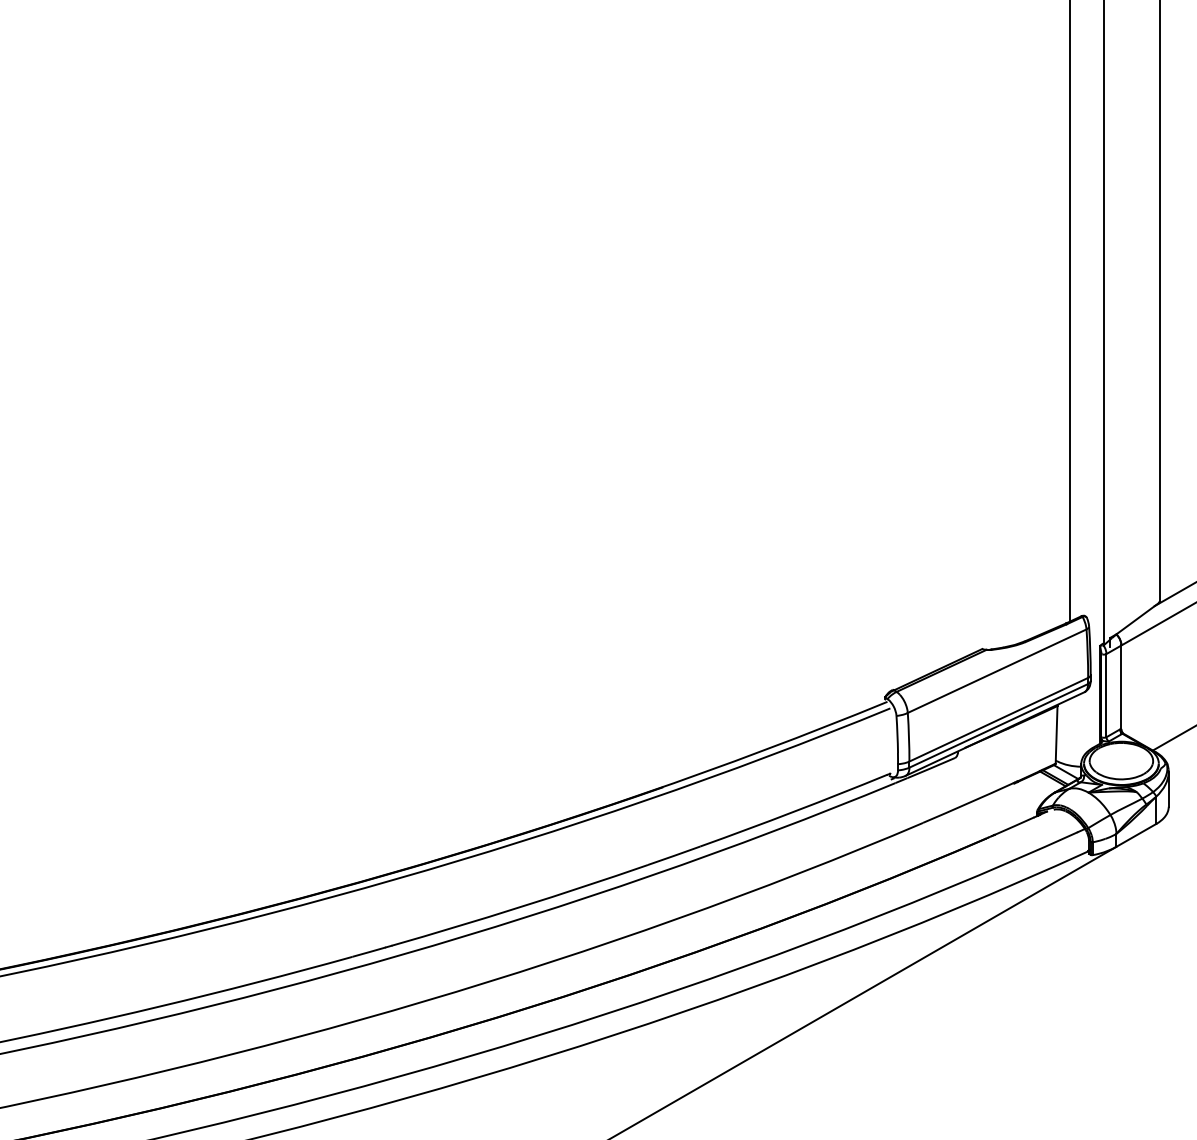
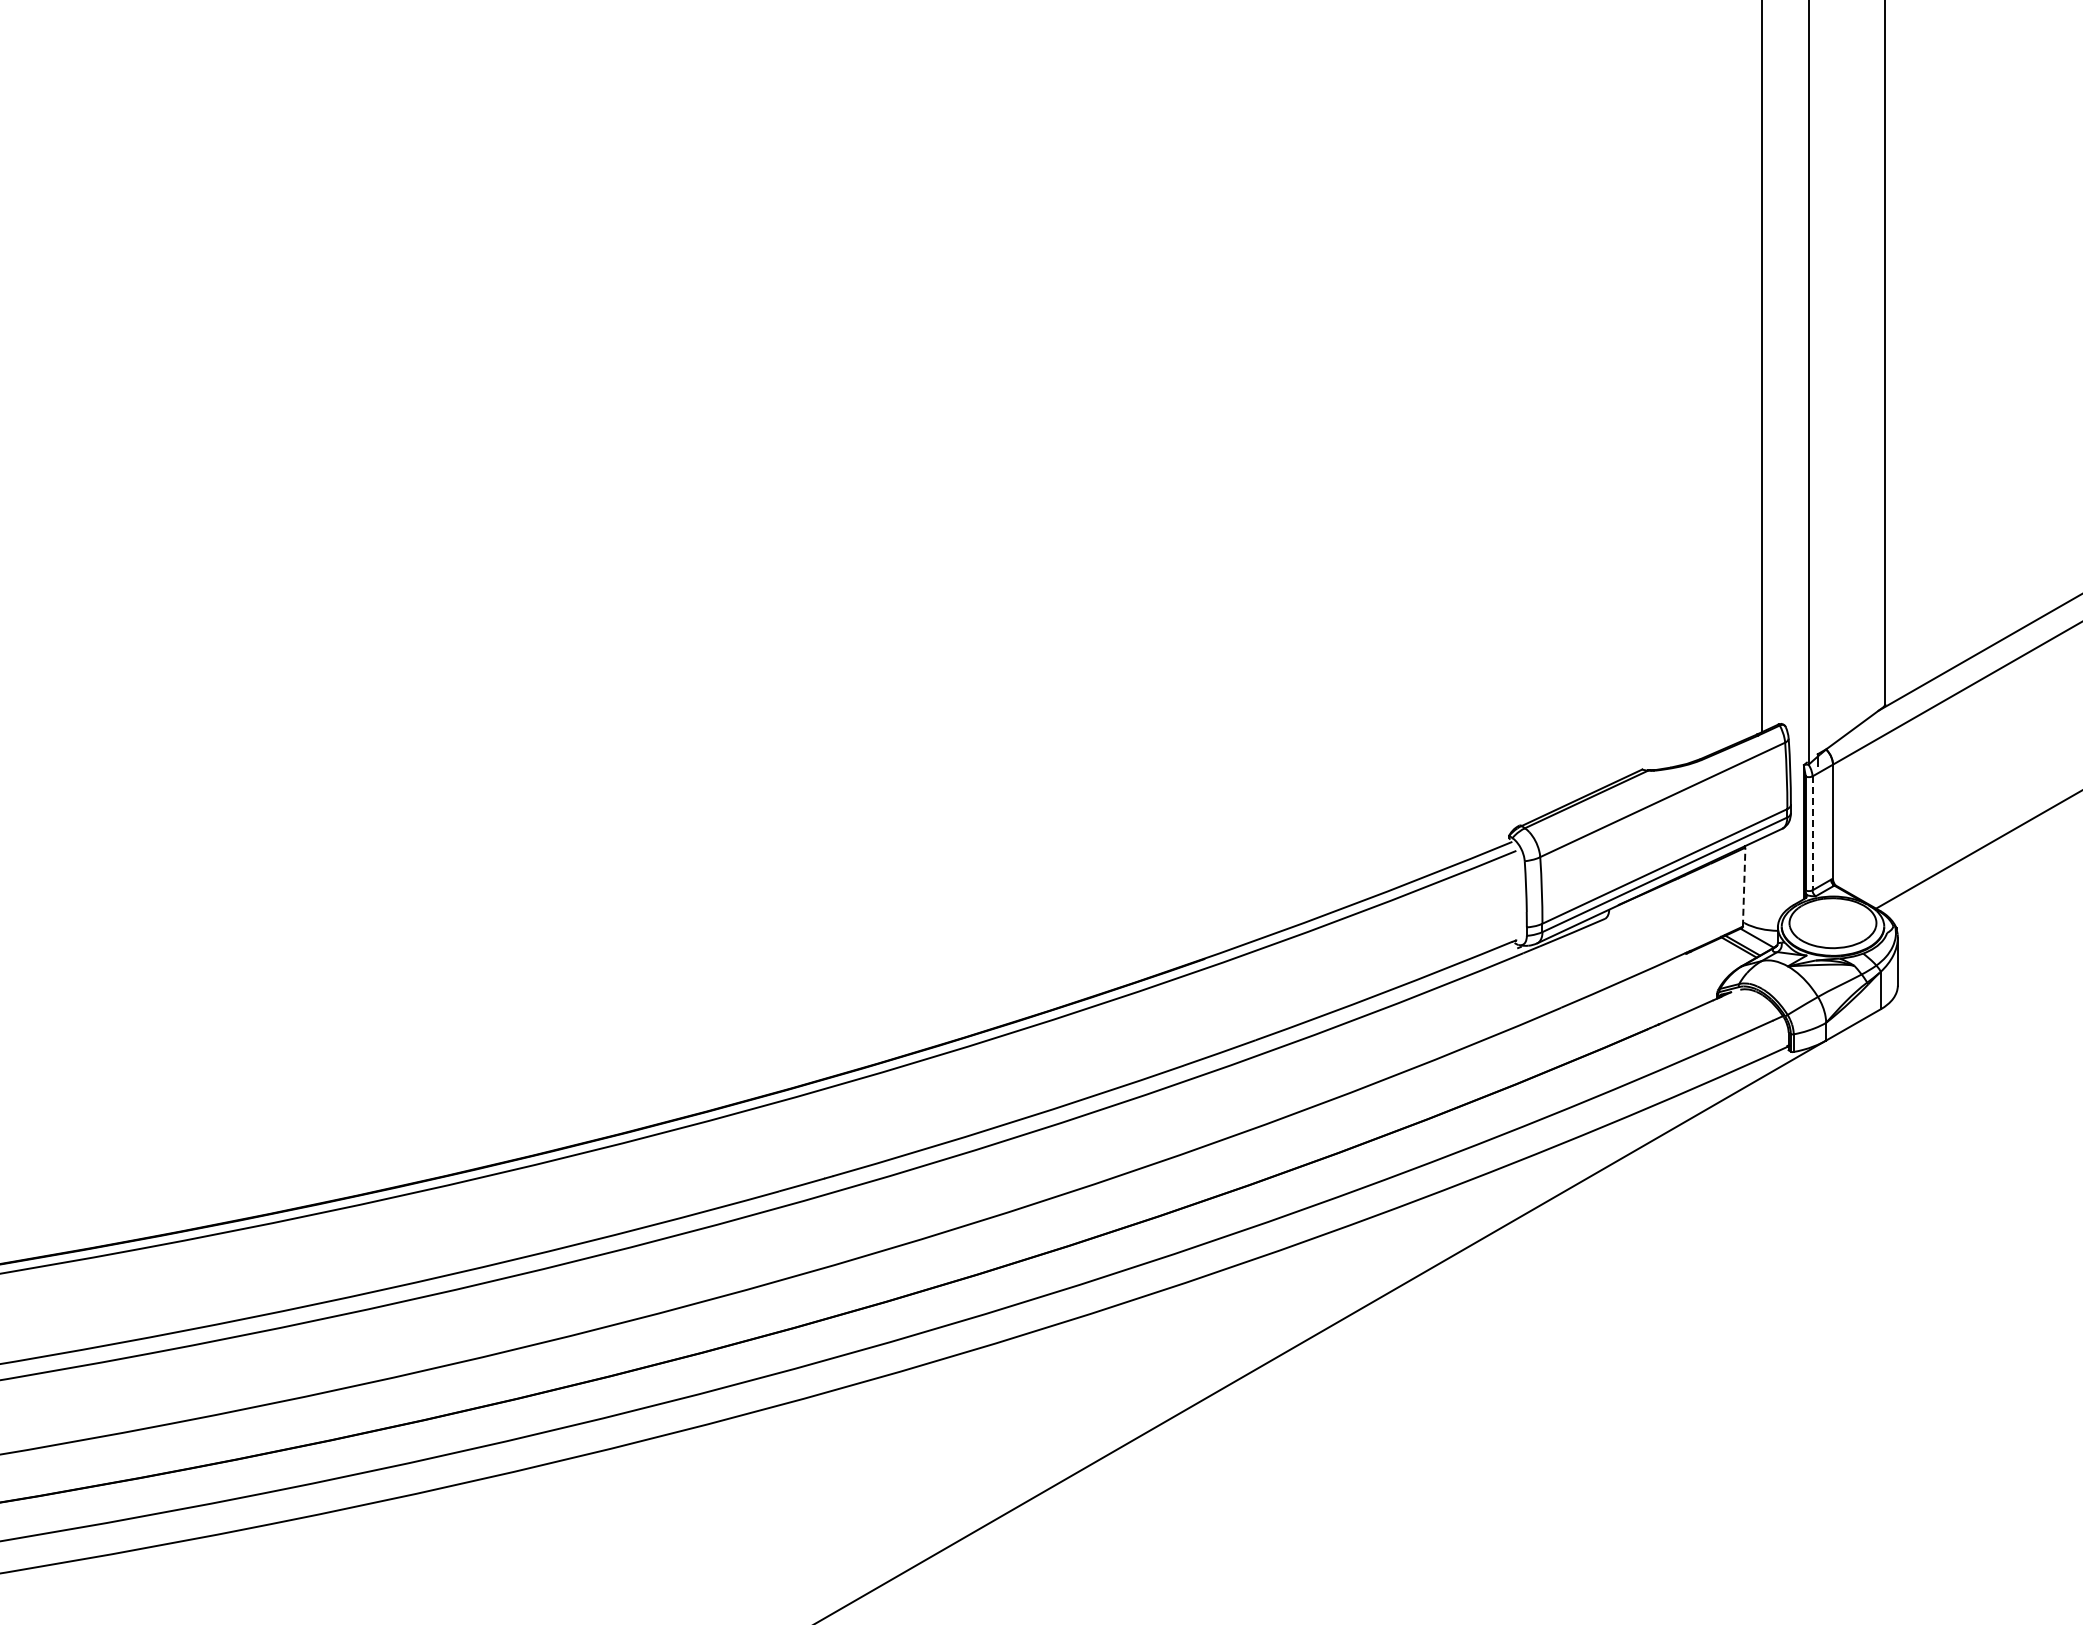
line: (1106, 695) -> (1812, 833), solid -> dashed
line: (1056, 735) -> (1744, 887), solid -> dashed

